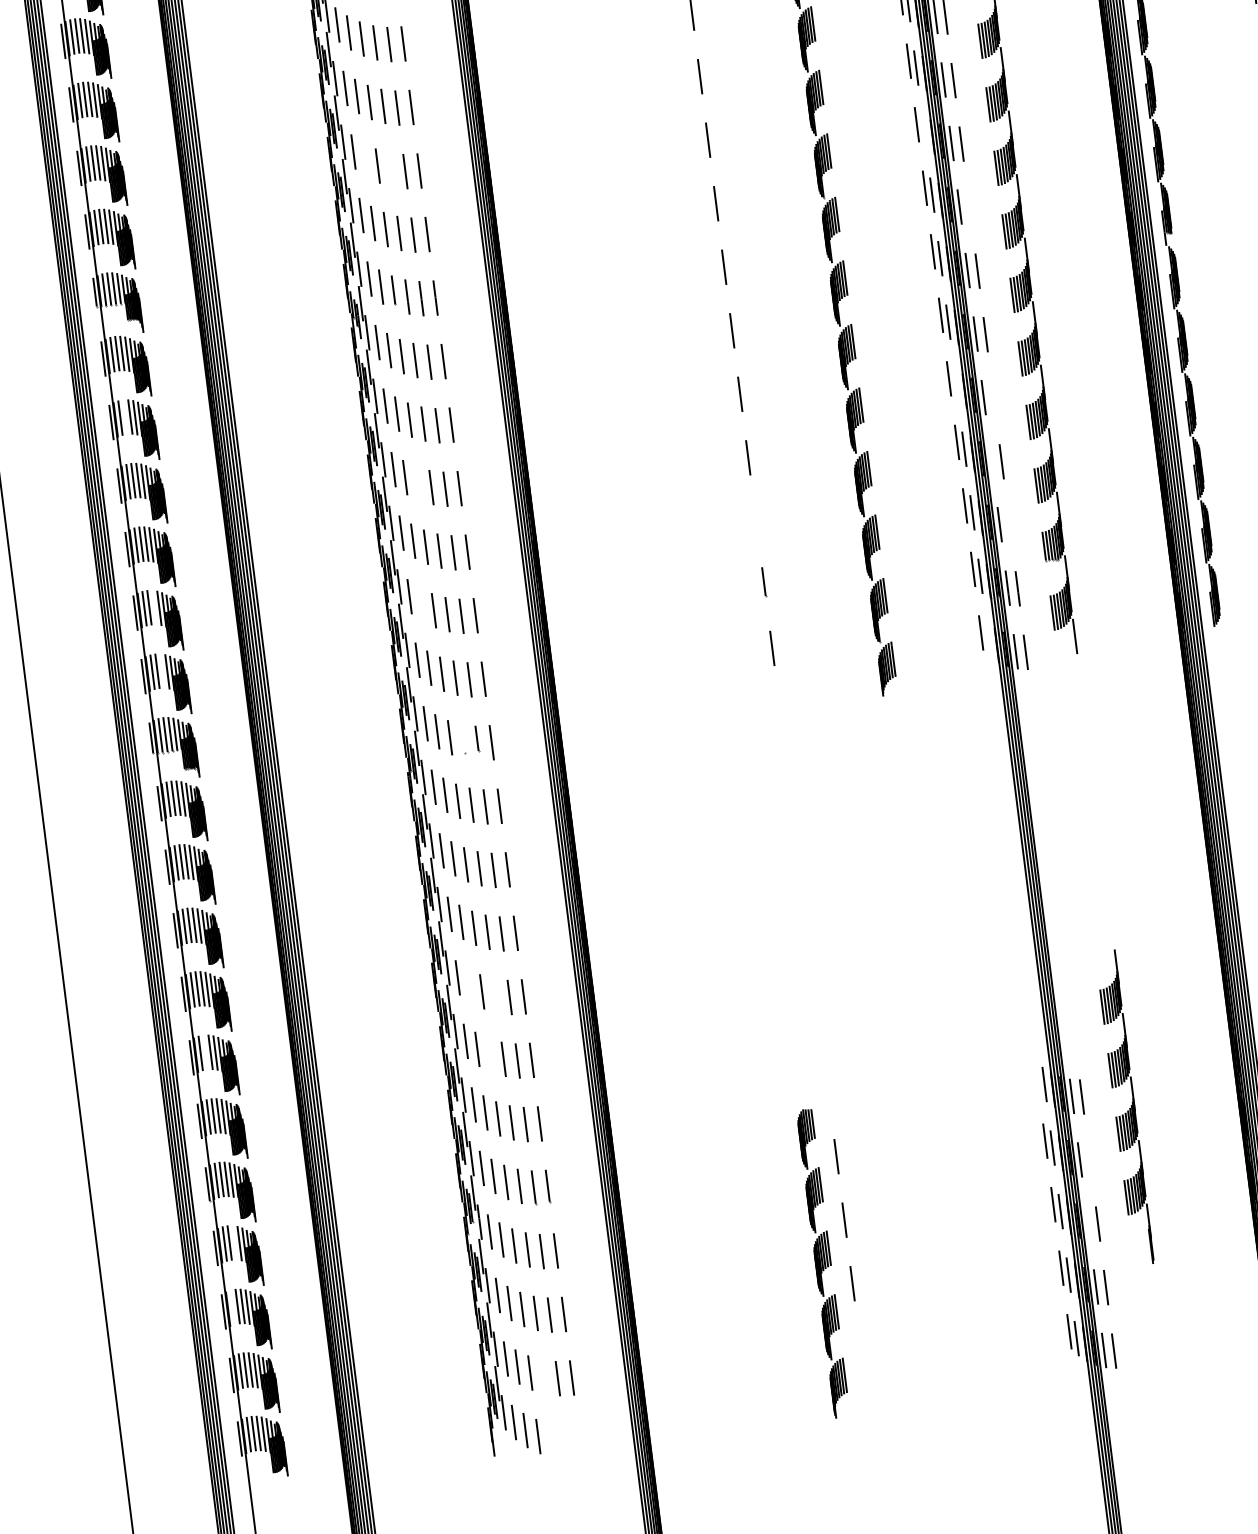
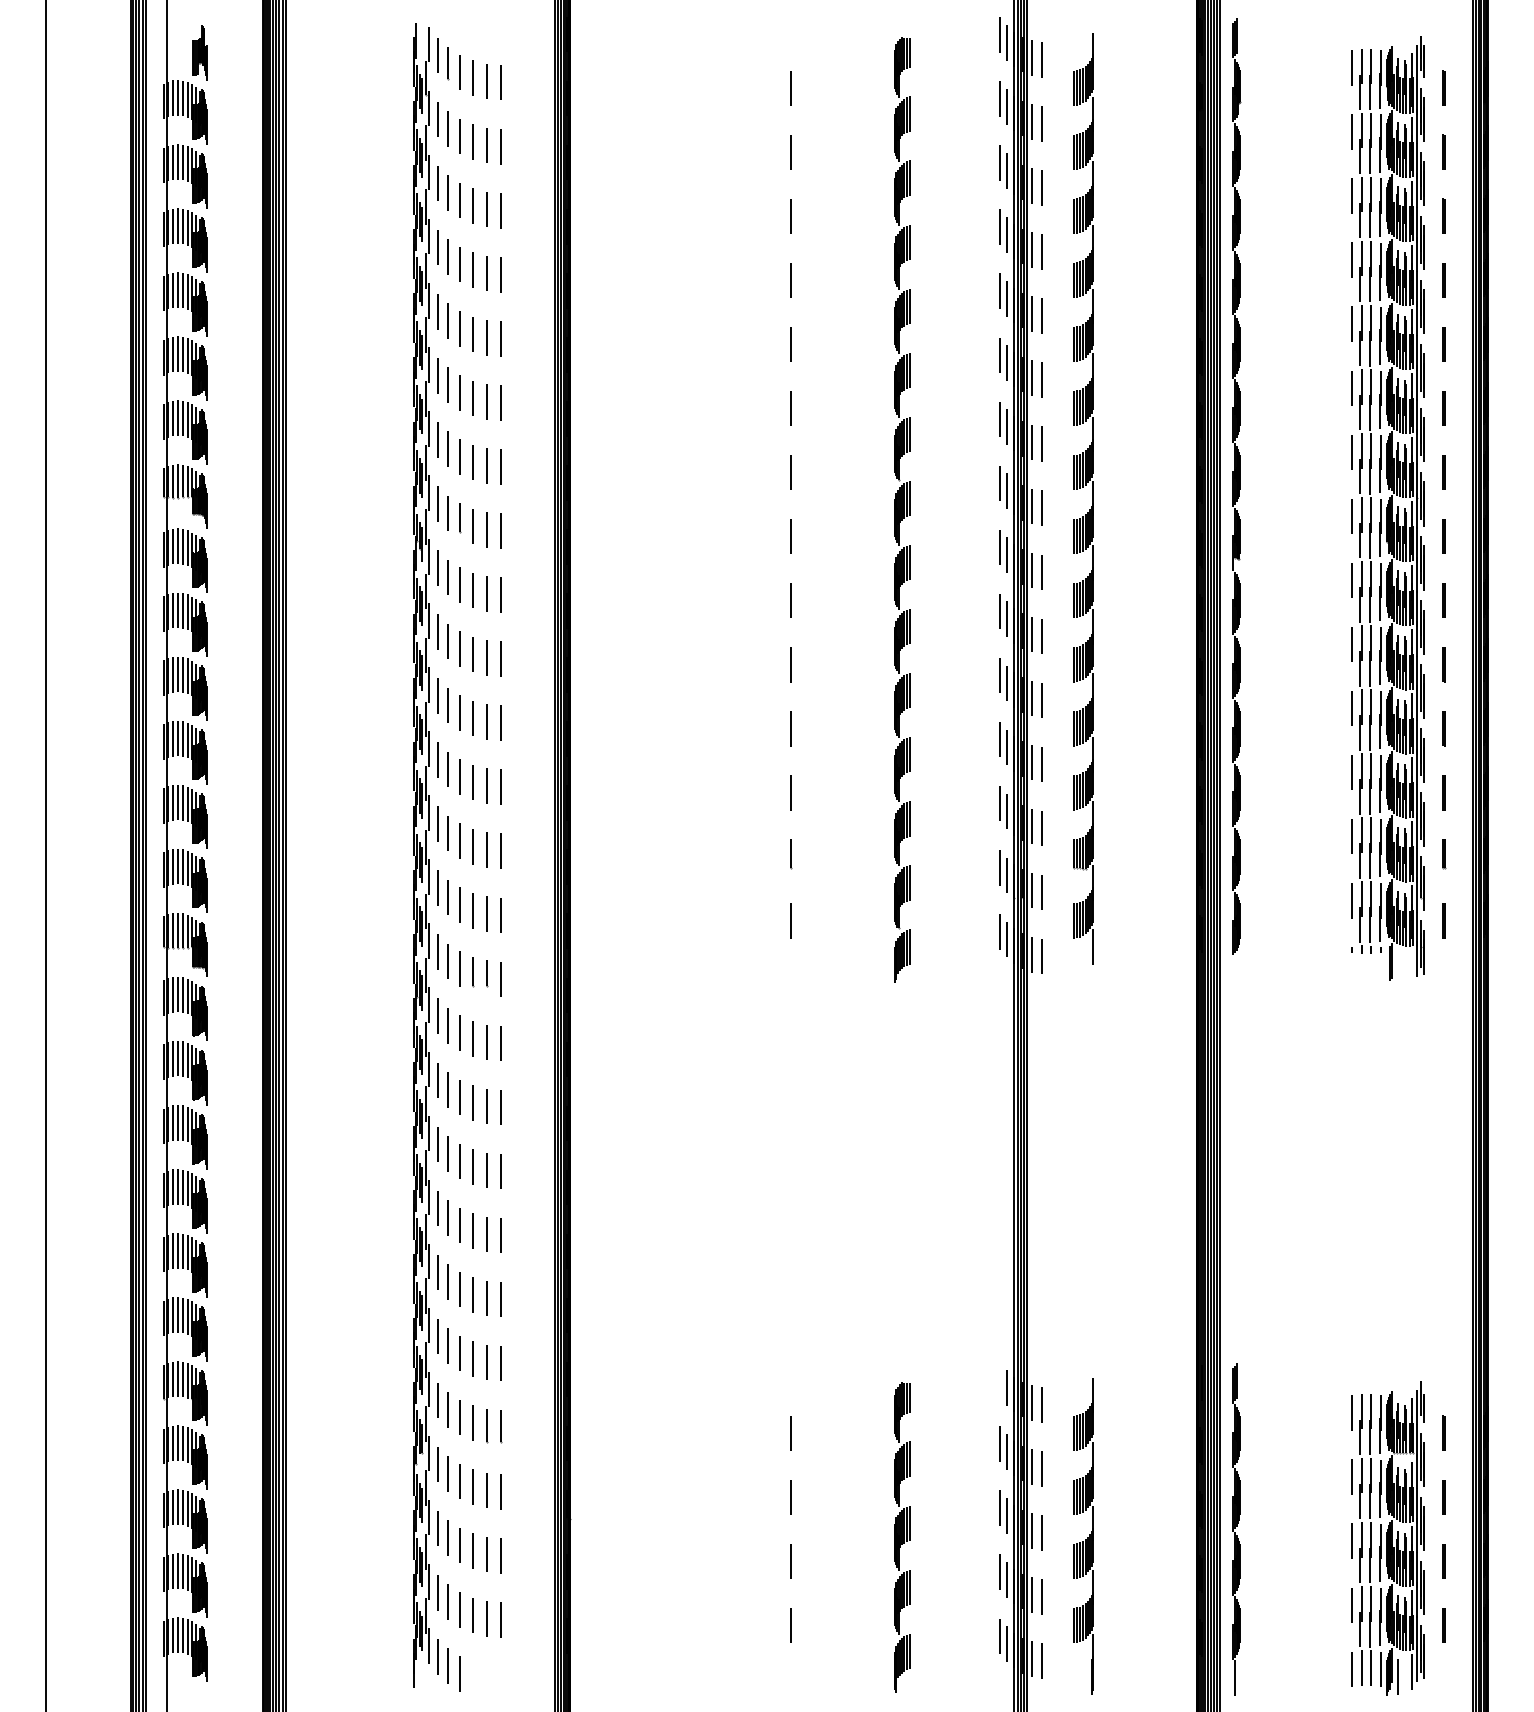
line: (924, 131) -> (1006, 426), added
line: (365, 160) -> (448, 385), added
line: (390, 170) -> (472, 398), added
line: (970, 207) -> (1042, 508), added
line: (956, 385) -> (1006, 683), added
line: (994, 398) -> (1042, 700), added
line: (124, 417) -> (177, 610), added
line: (991, 461) -> (1032, 762), added
line: (418, 483) -> (460, 712), added
line: (756, 520) -> (791, 792), added
line: (1010, 525) -> (1042, 828), added
line: (421, 604) -> (448, 833), added
line: (153, 607) -> (182, 802), added
line: (988, 639) -> (1006, 939), added
line: (161, 670) -> (182, 866), added
line: (462, 738) -> (472, 971), added
line: (469, 985) -> (448, 1217), added
line: (495, 995) -> (472, 1230), added
line: (205, 1052) -> (177, 1250), added
line: (490, 1055) -> (460, 1289), added
part: (1125, 1108) -> (1083, 1536), moved
line: (1090, 1160) -> (1042, 1468), added
line: (1088, 1222) -> (1032, 1530), added
line: (234, 1242) -> (182, 1443), added
part: (823, 1263) -> (902, 1537), moved
line: (232, 1307) -> (172, 1507), added
line: (860, 1347) -> (790, 1625), added
line: (543, 1377) -> (472, 1615), added

